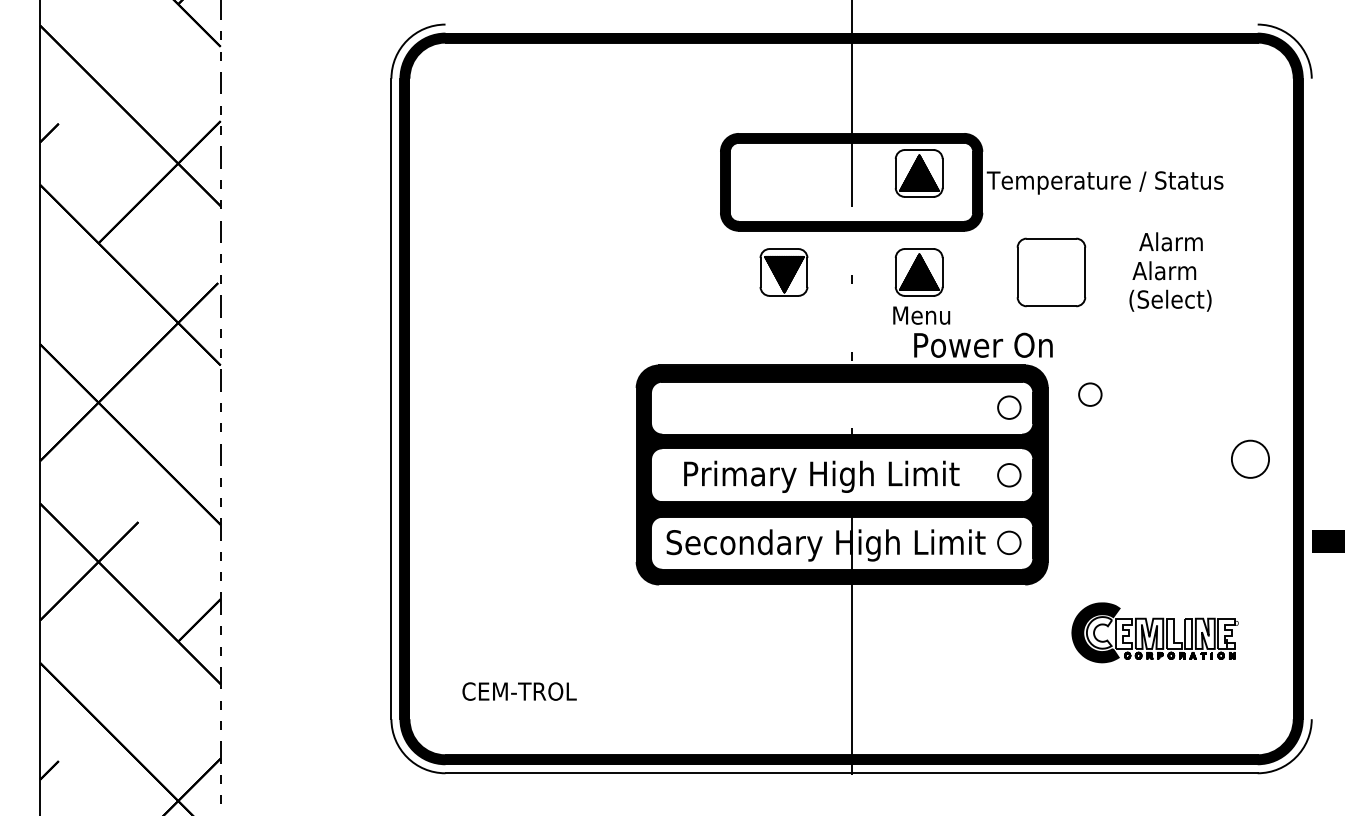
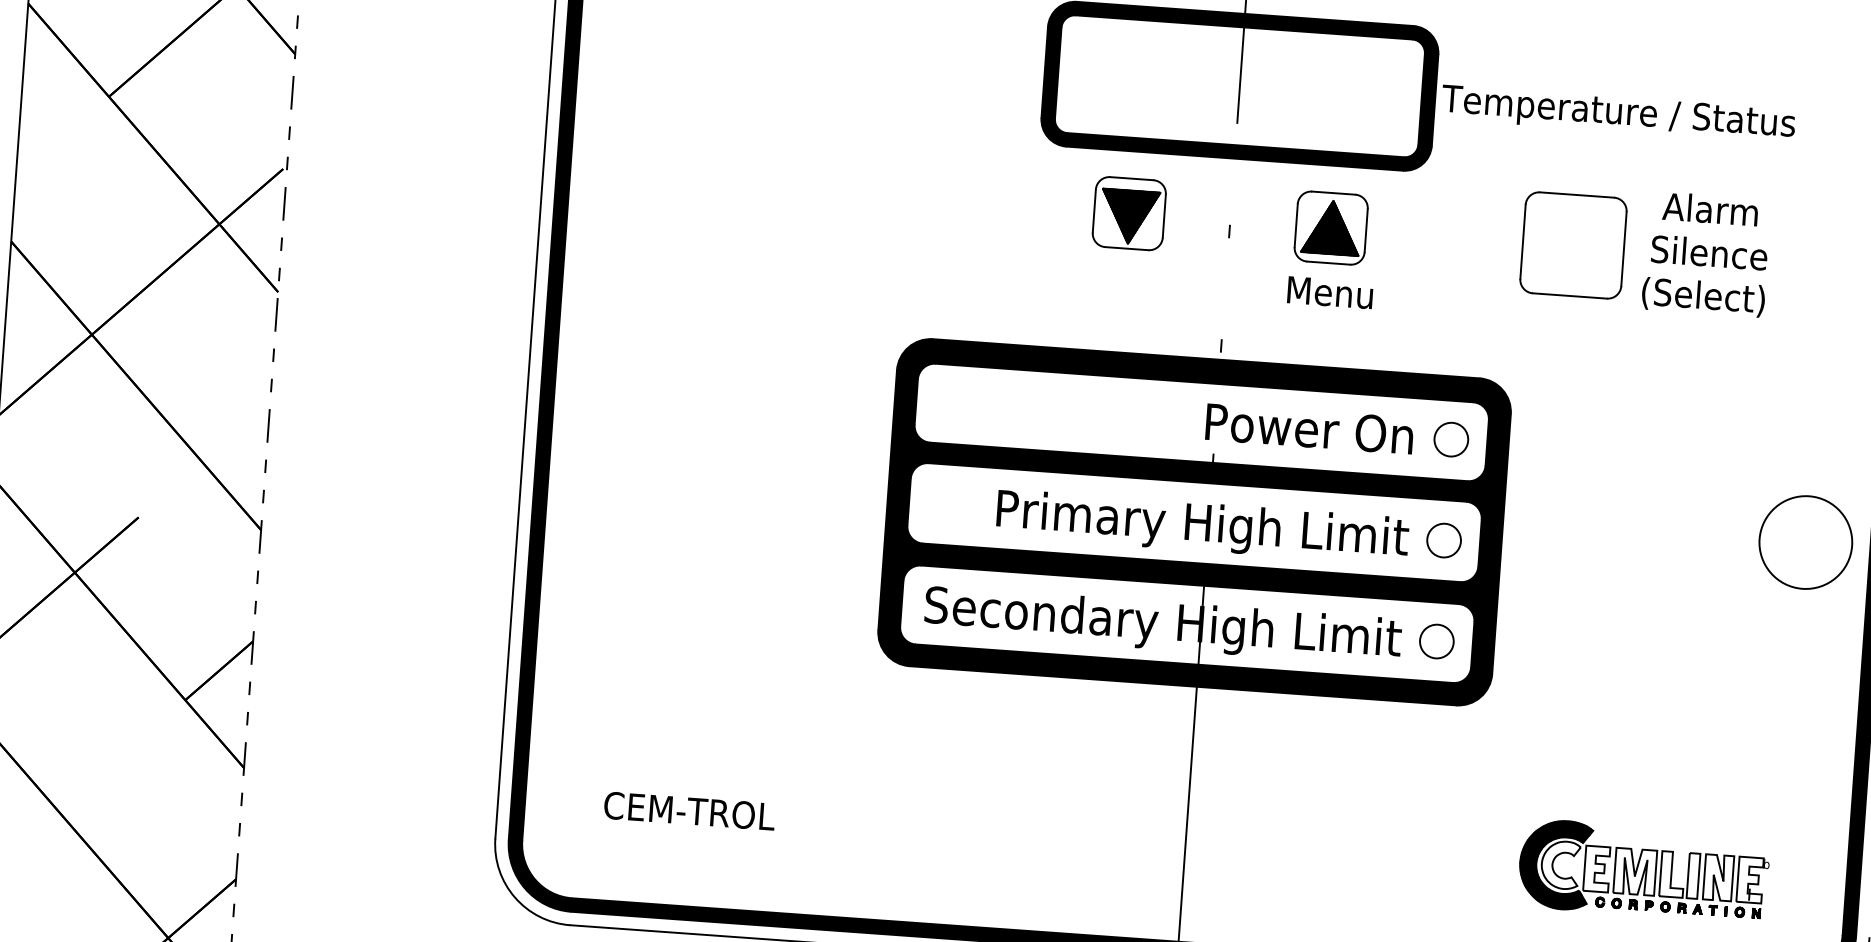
part: (918, 173) -> (1340, 80), removed
text: (1171, 270) -> (1708, 252), Alarm -> Silence
part: (1051, 272) -> (1573, 245), moved
text: (983, 344) -> (1309, 427), moved
circle: (1090, 394) -> (1573, 428), removed
circle: (1250, 459) -> (1805, 542), size x1.67
text: (821, 476) -> (1202, 526), moved
part: (1154, 632) -> (1642, 870), moved

